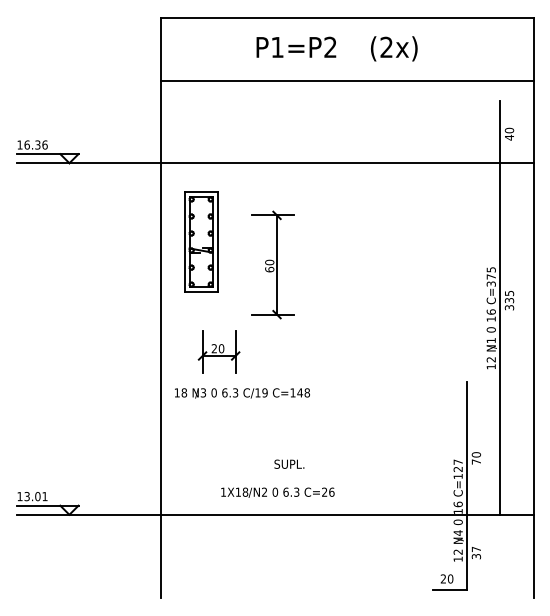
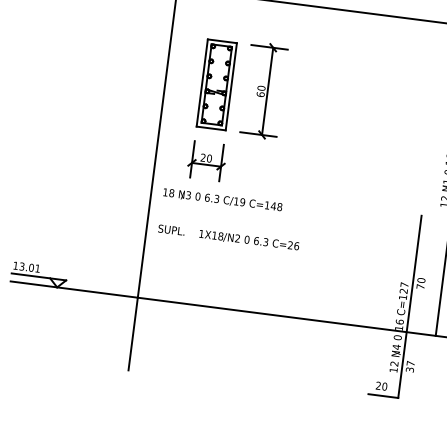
part: (201, 241) -> (217, 84), moved
text: (289, 463) -> (171, 229), moved
text: (277, 492) -> (248, 240), moved

